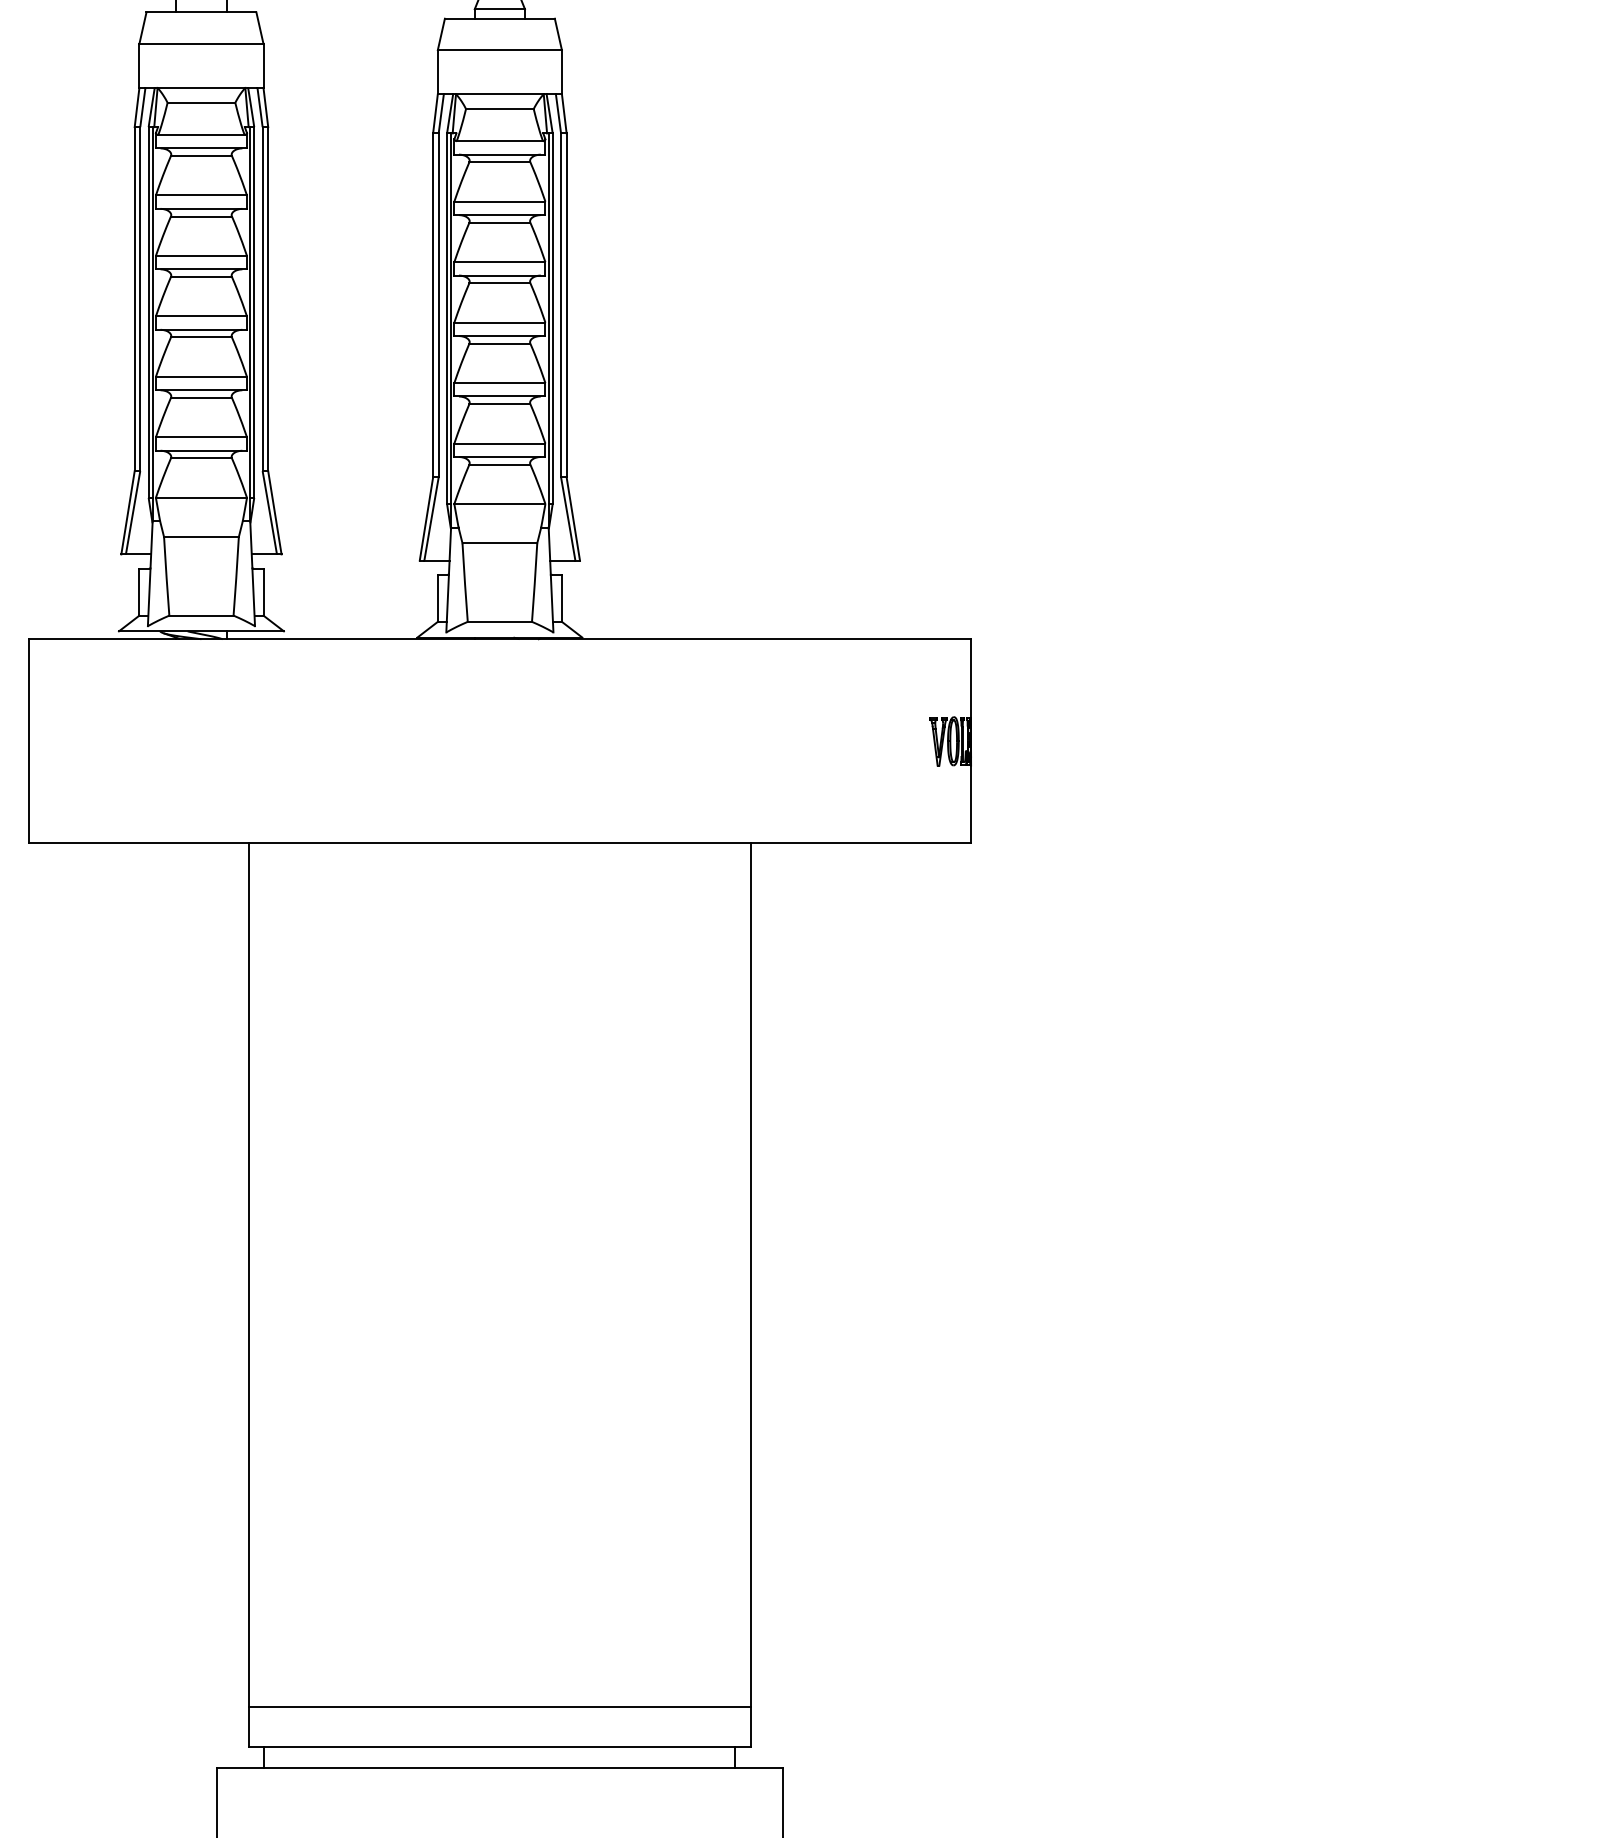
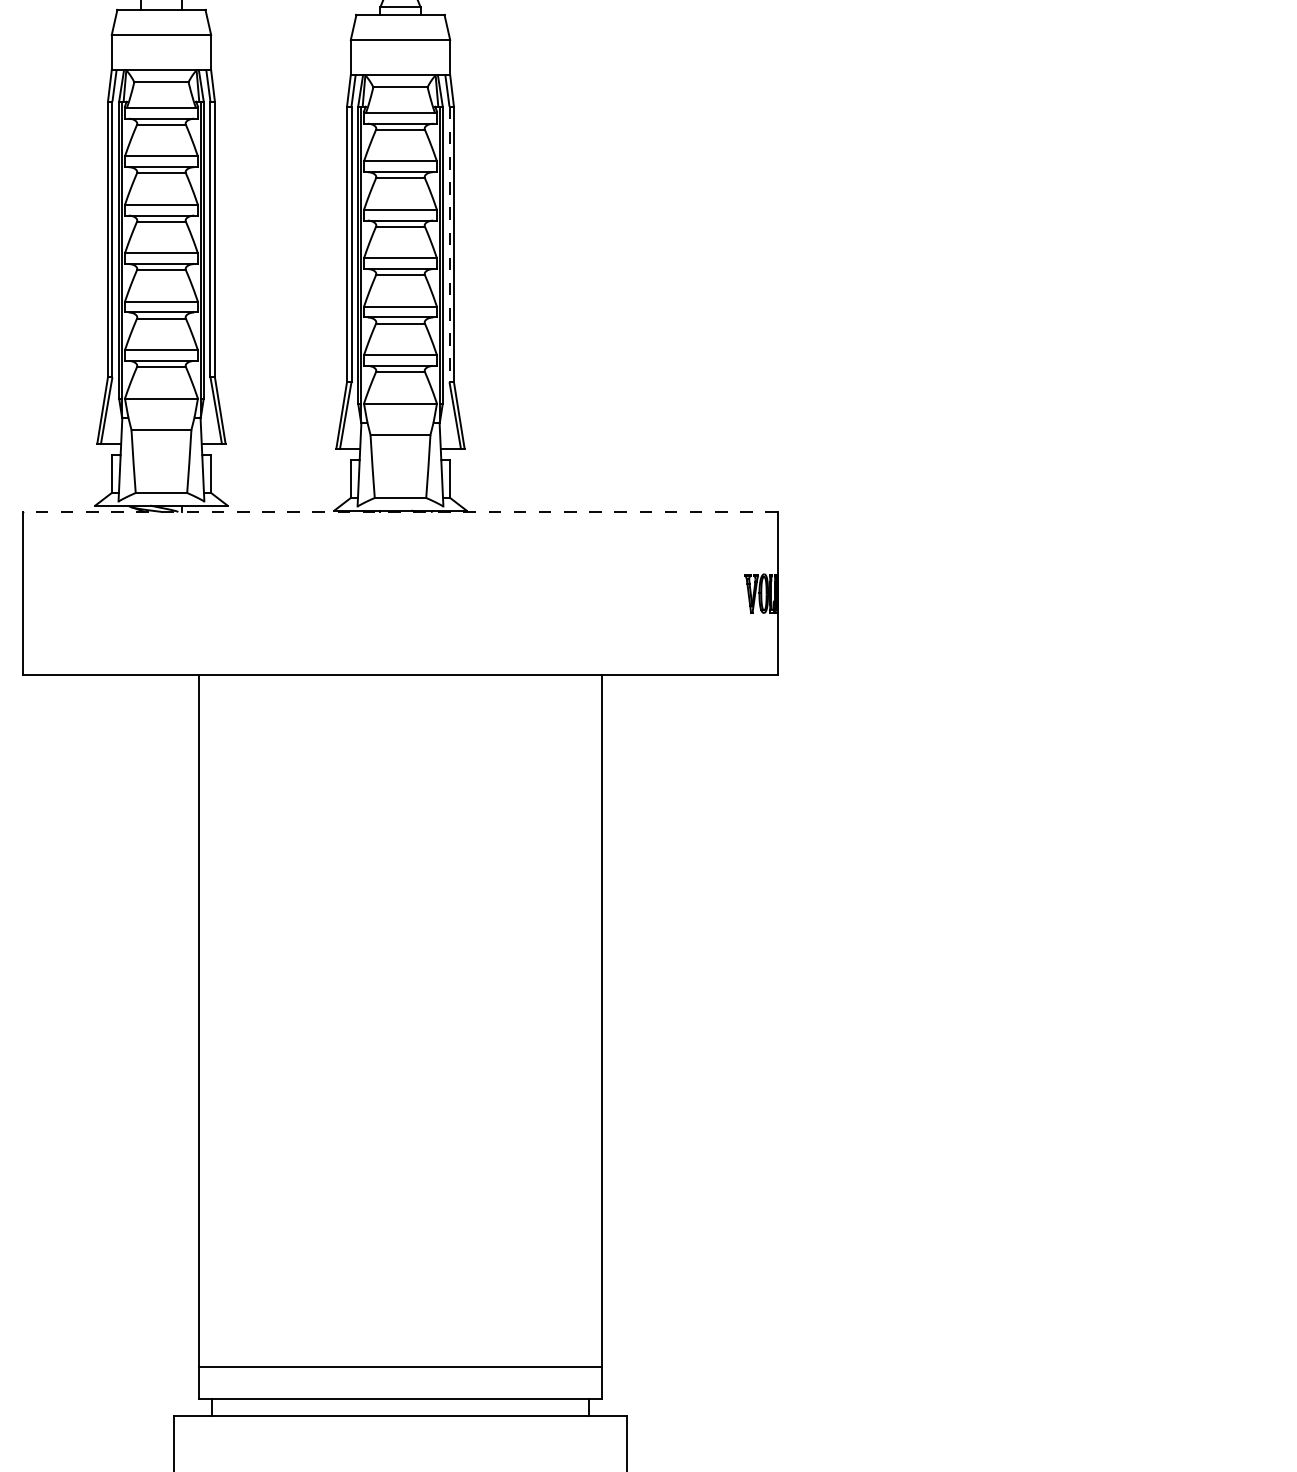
line: (561, 305) -> (449, 244), solid -> dashed
line: (499, 639) -> (400, 512), solid -> dashed

